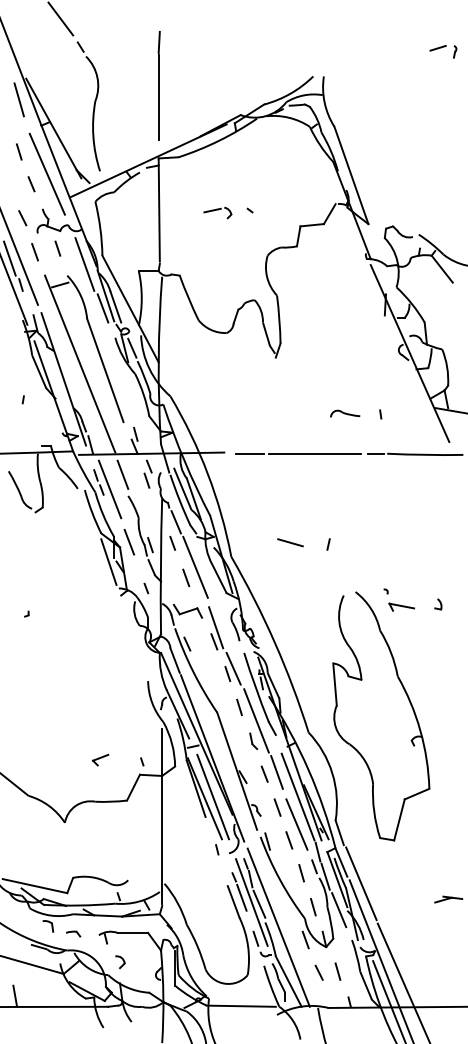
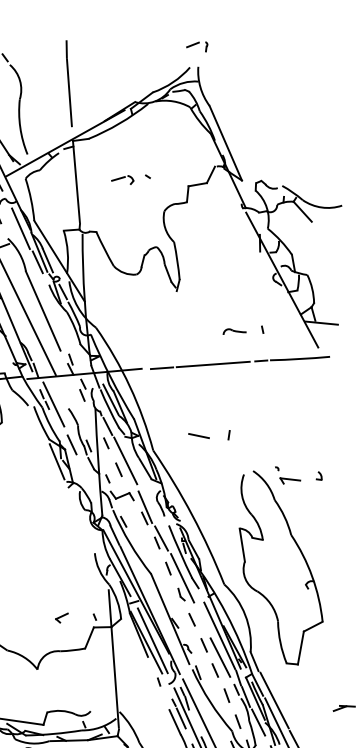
part: (443, 51) -> (197, 47), moved
line: (122, 474) -> (62, 391), removed
line: (146, 588) -> (107, 478), moved
line: (276, 772) -> (201, 617), removed
line: (259, 903) -> (195, 721), removed

